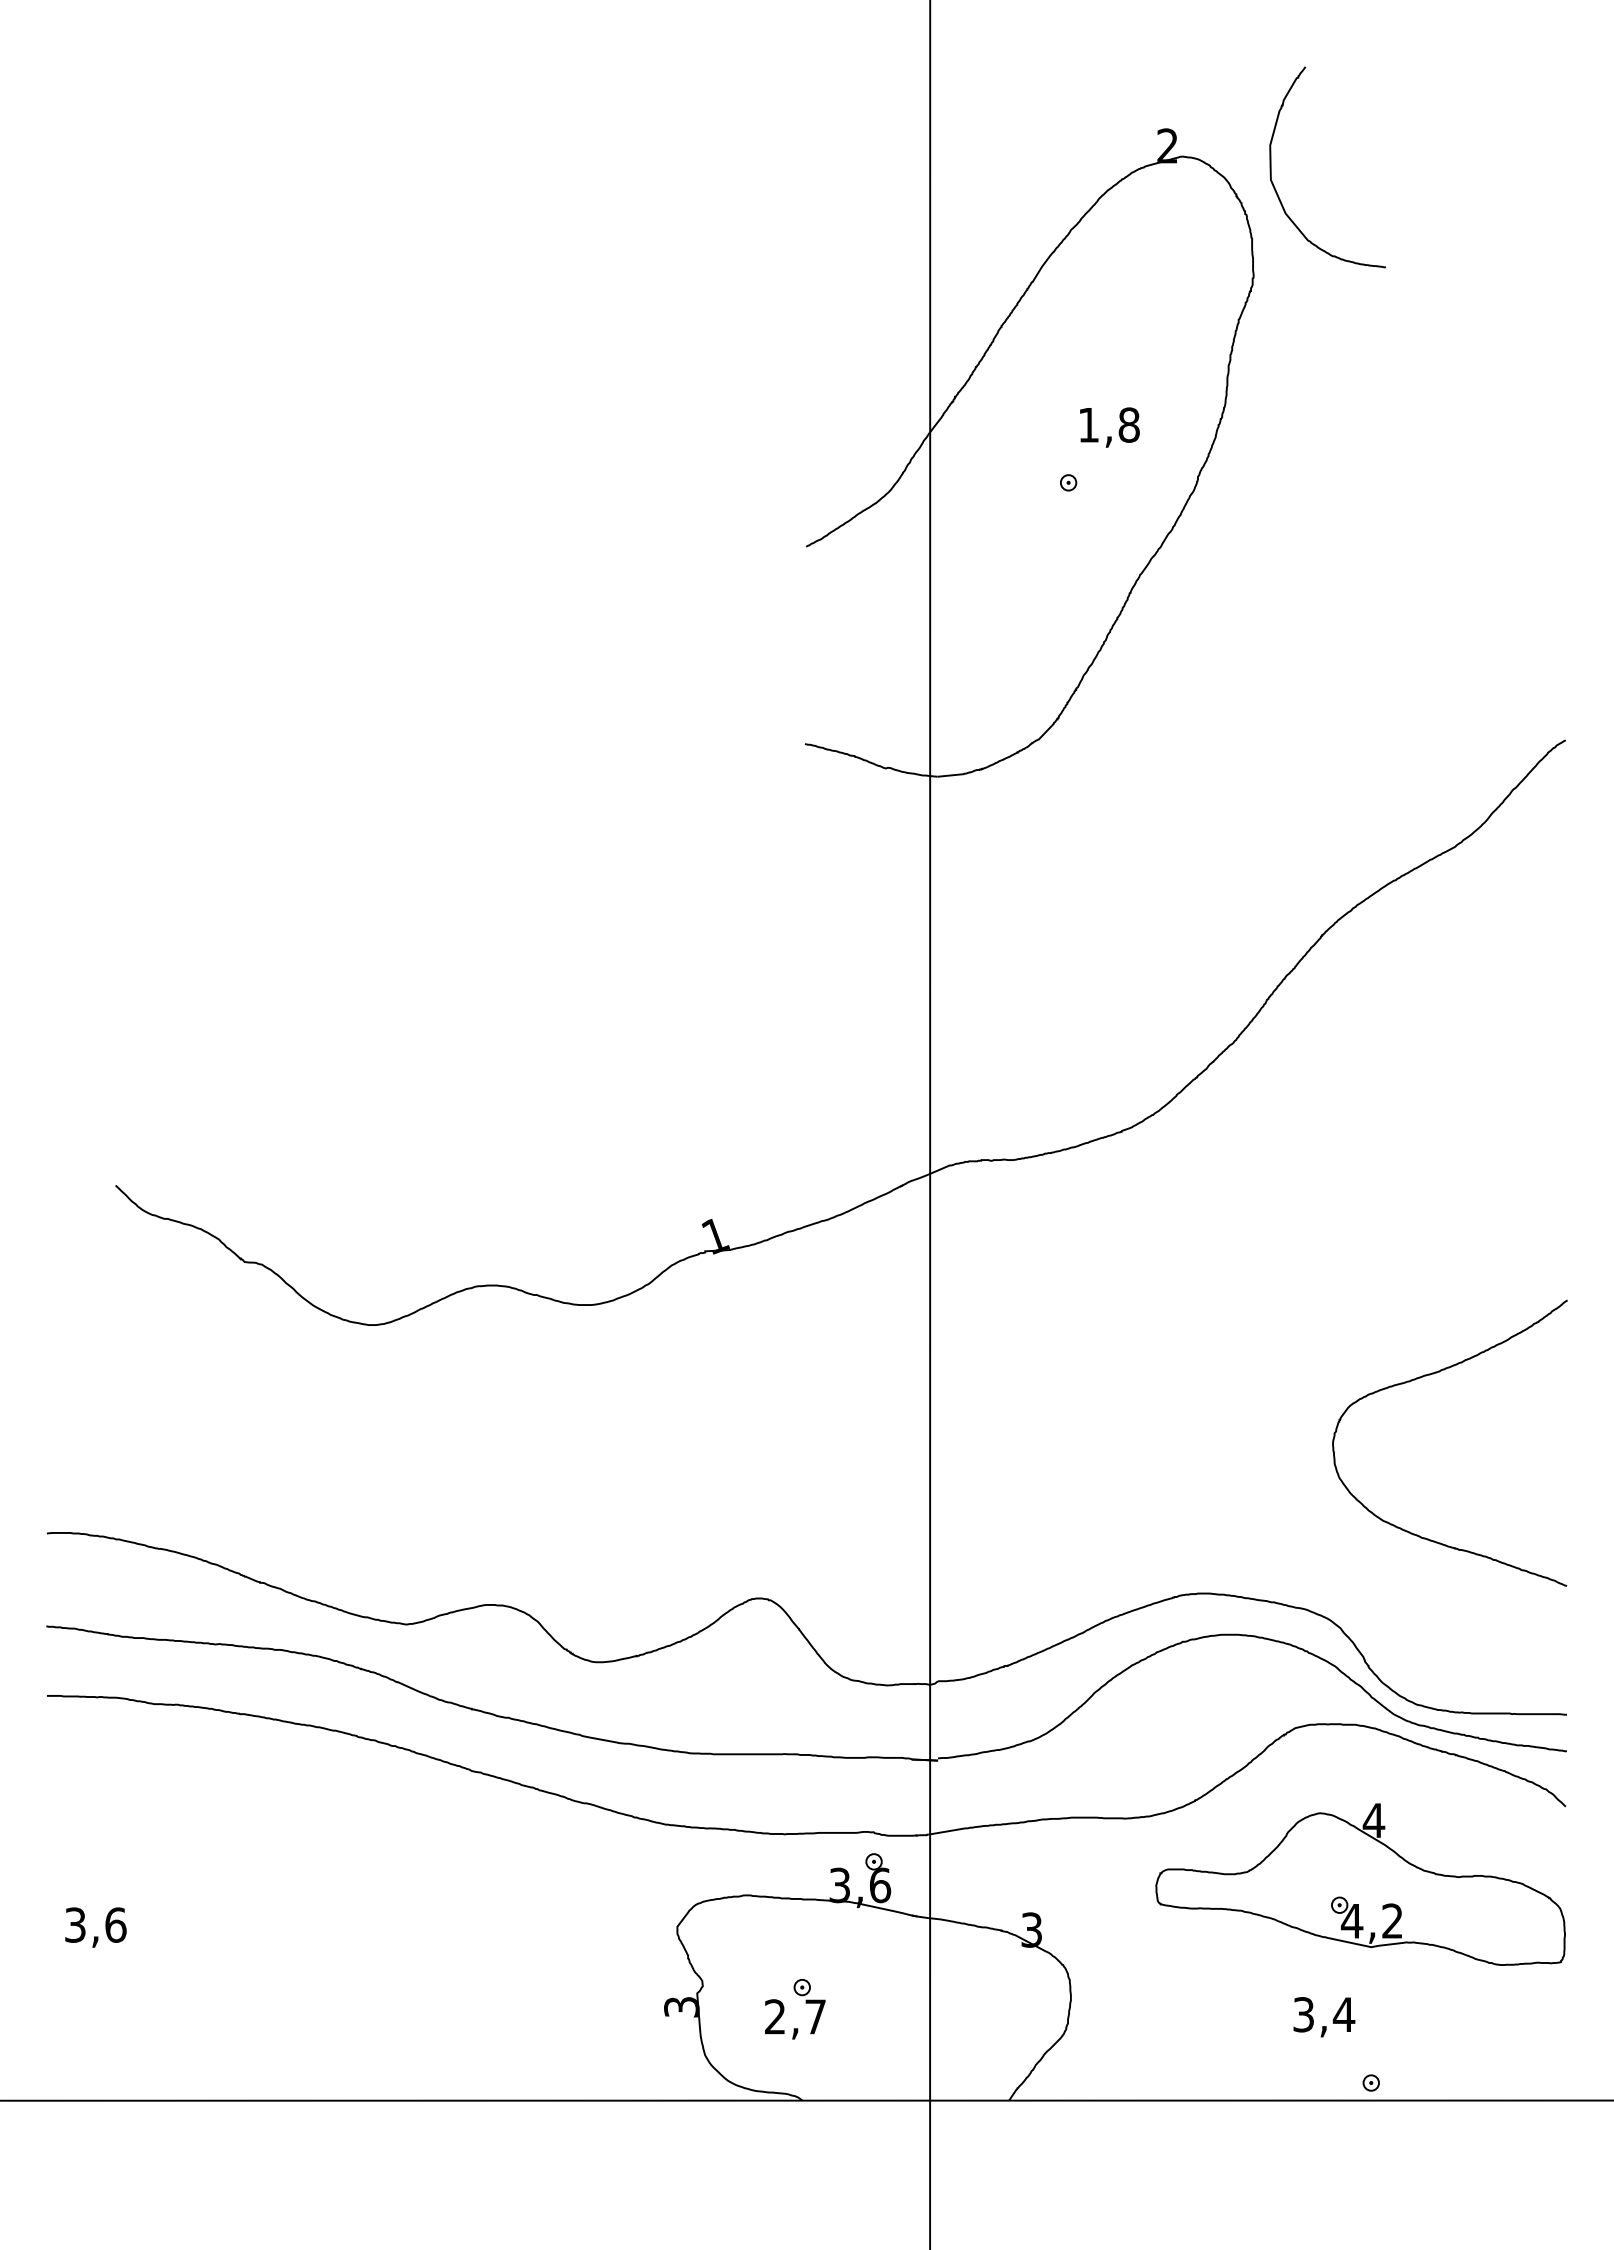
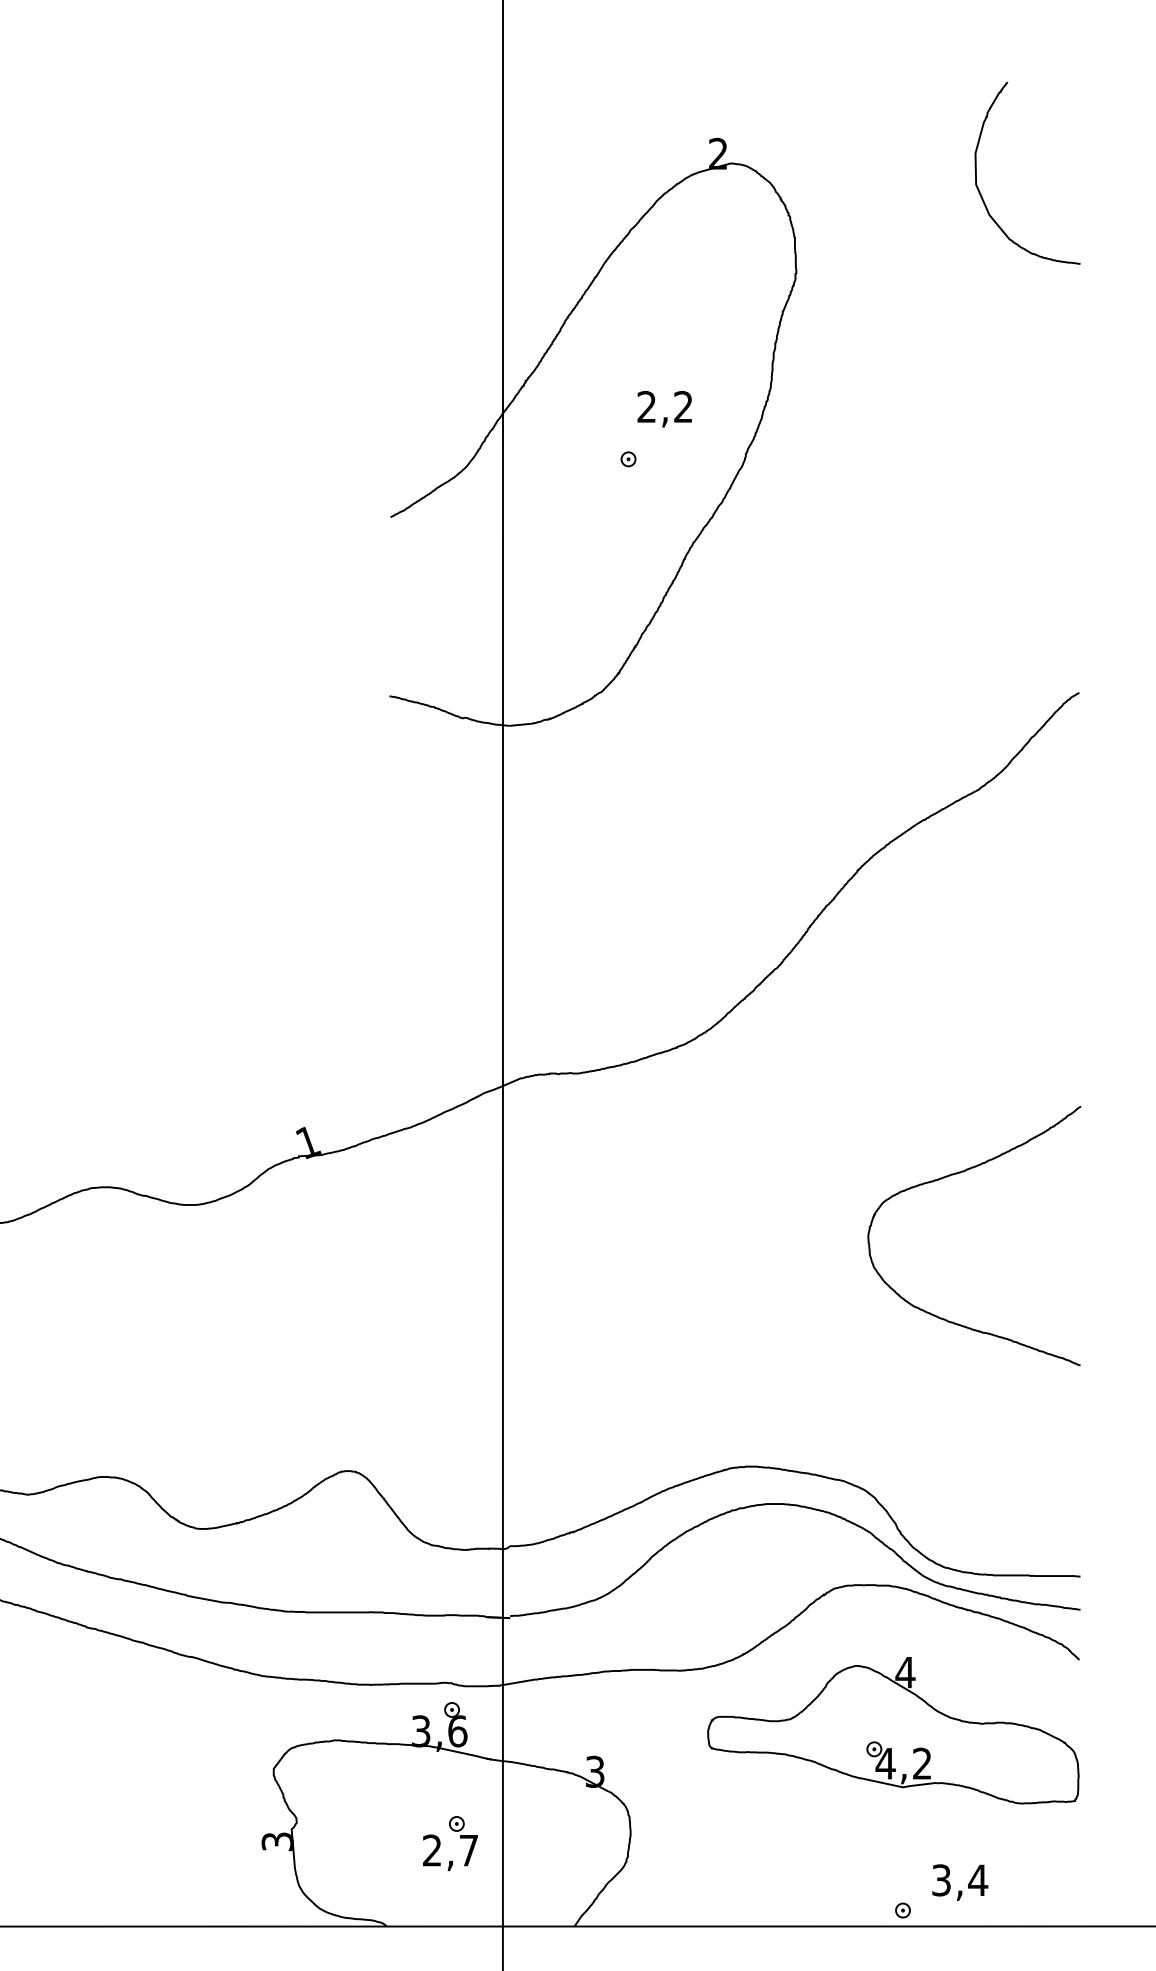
curve: (1276, 189) -> (981, 193), moved
text: (1108, 424) -> (664, 406), 1,8 -> 2,2
curve: (1430, 1375) -> (956, 1174), moved
part: (784, 2009) -> (440, 1843), moved
text: (1324, 2017) -> (960, 1882), moved

